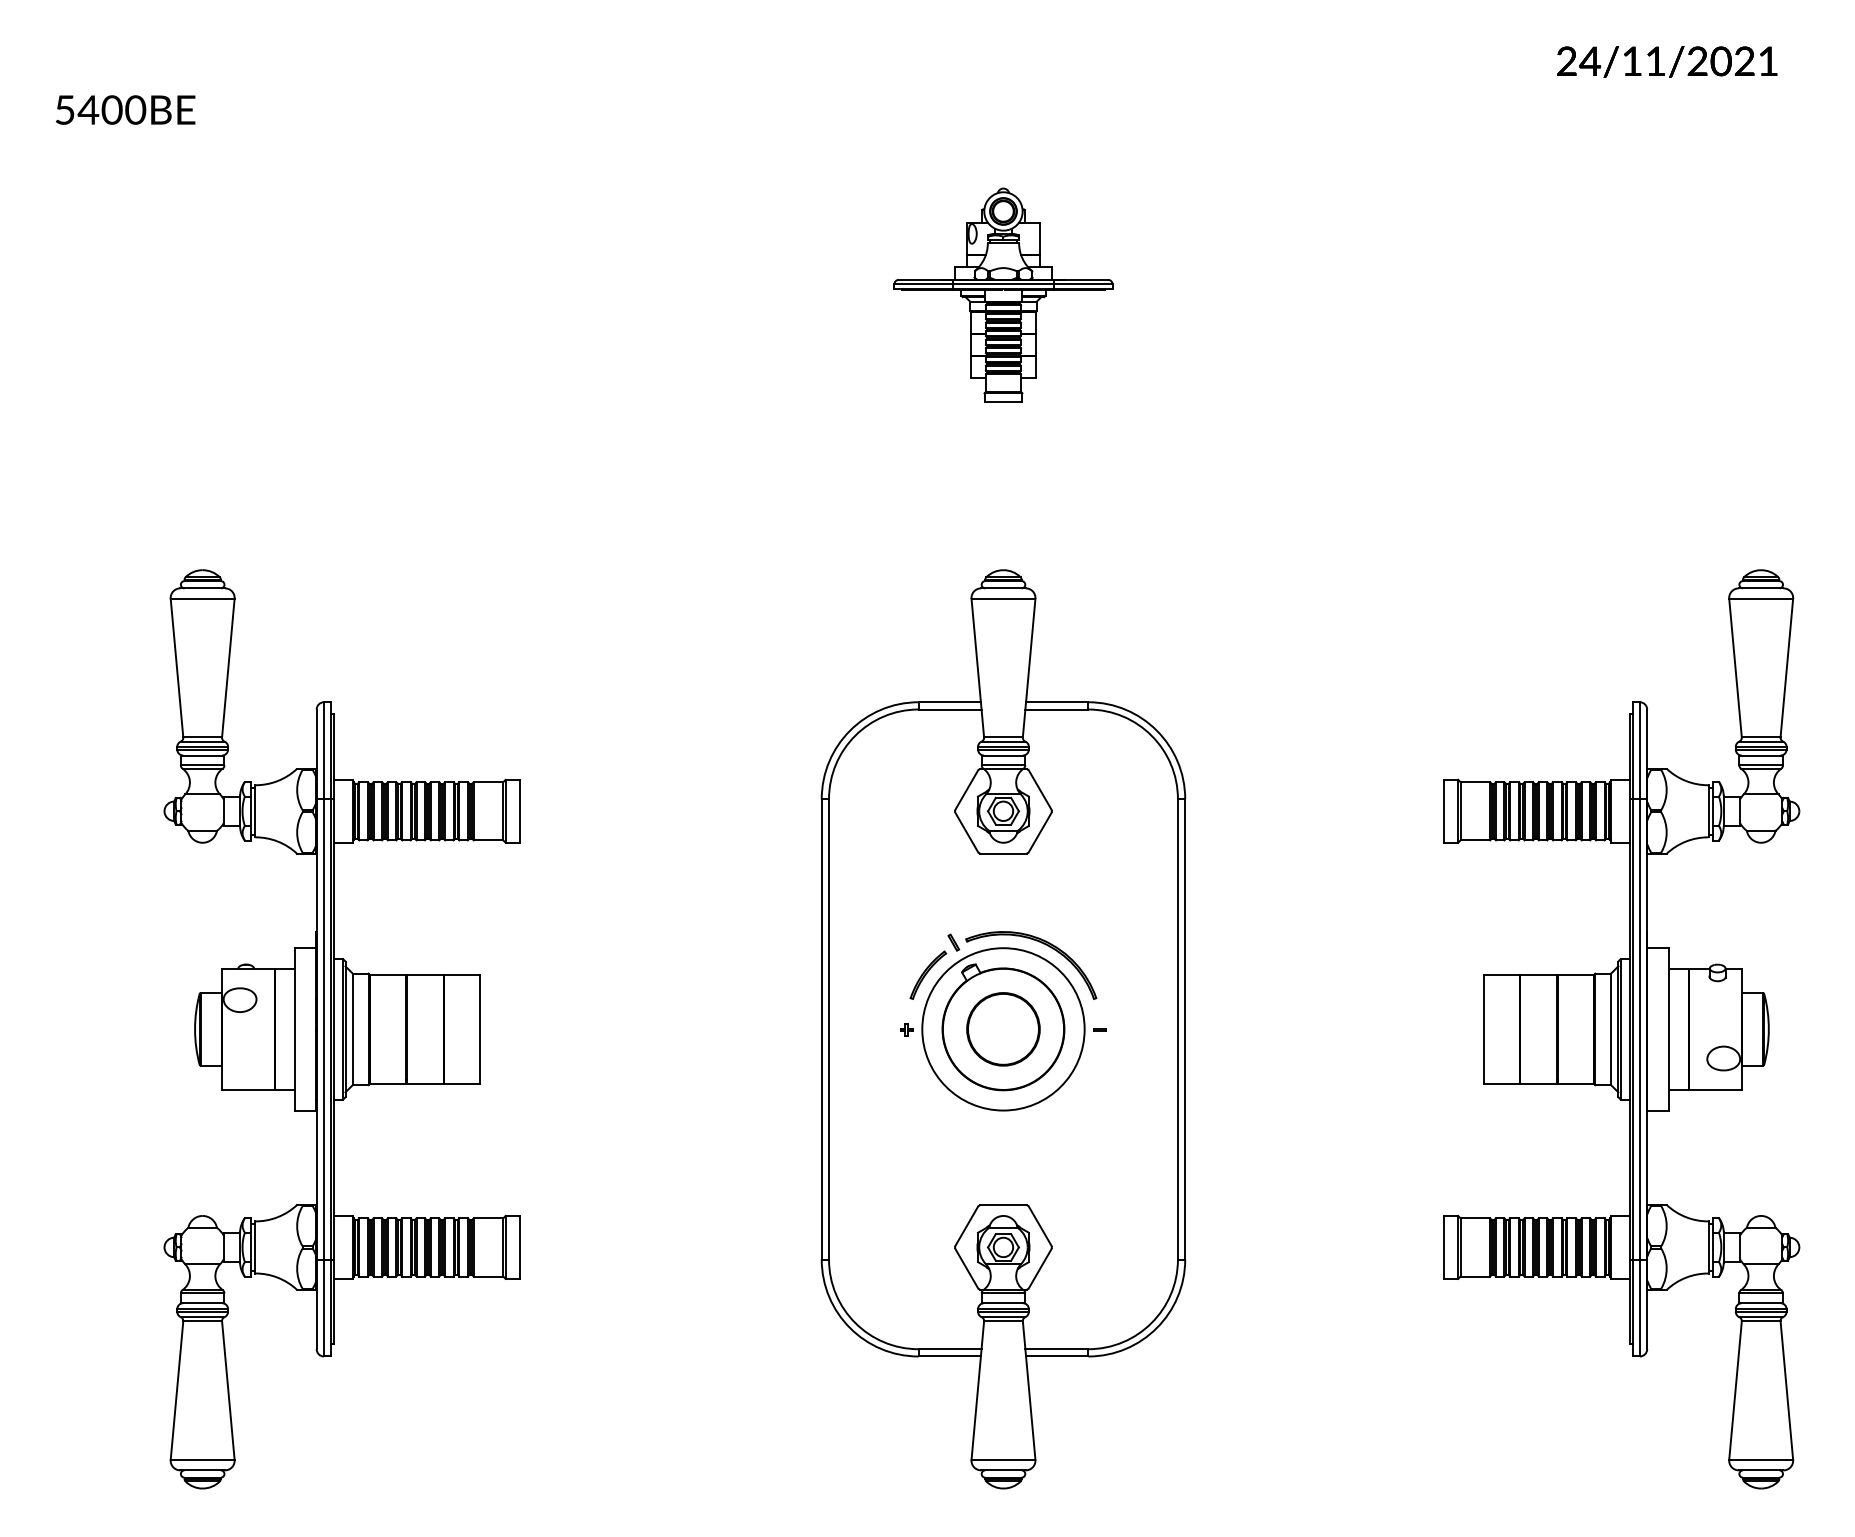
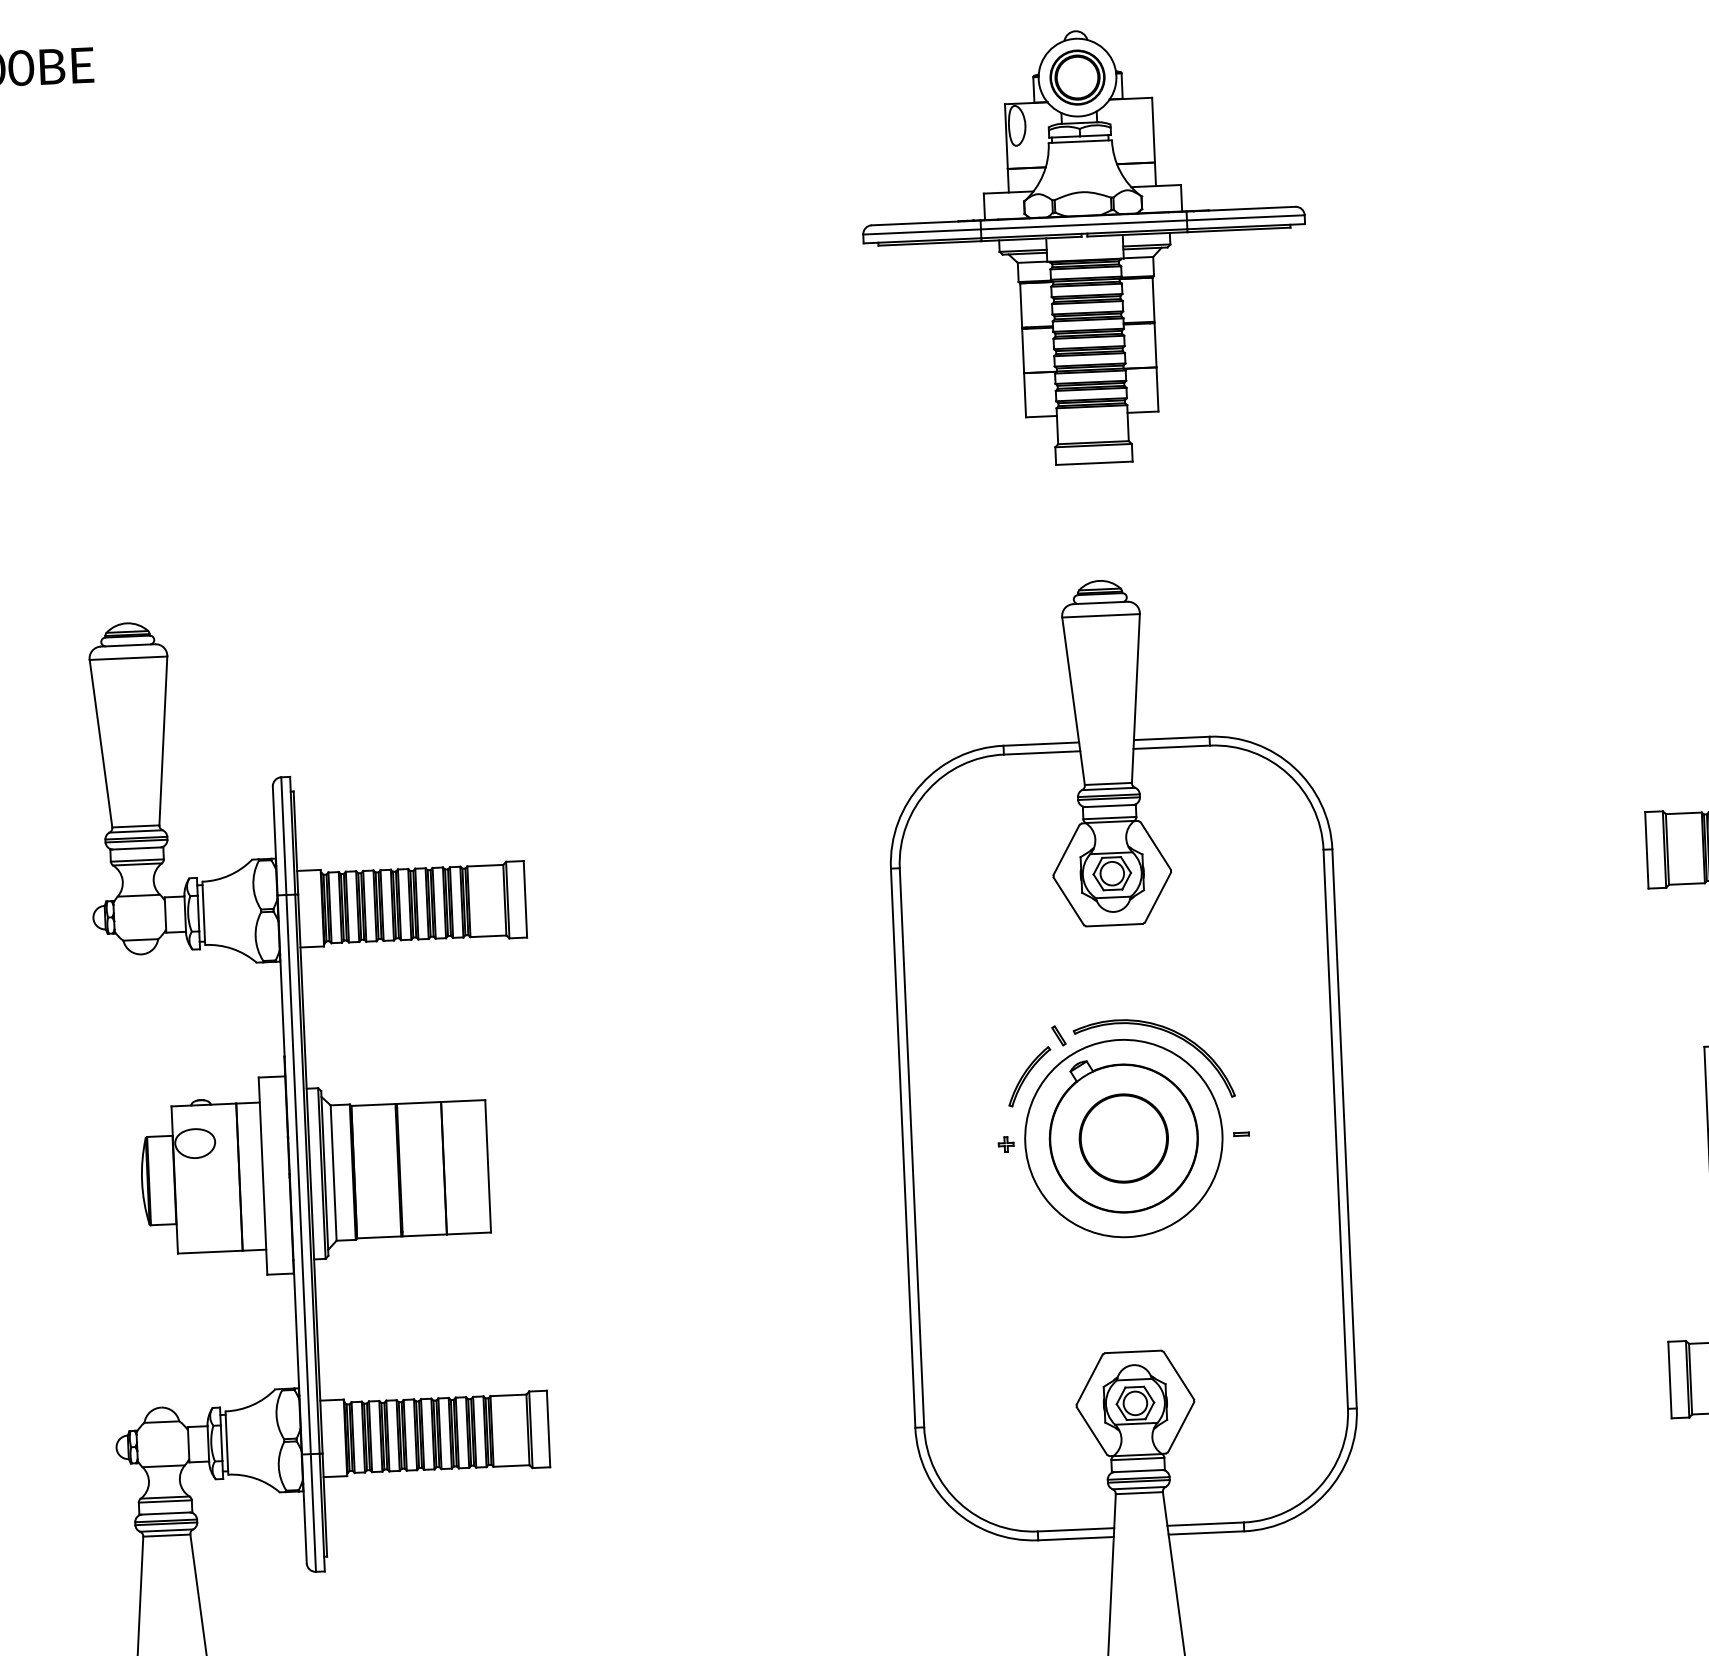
part: (1003, 294) -> (1084, 246), size x1.67

